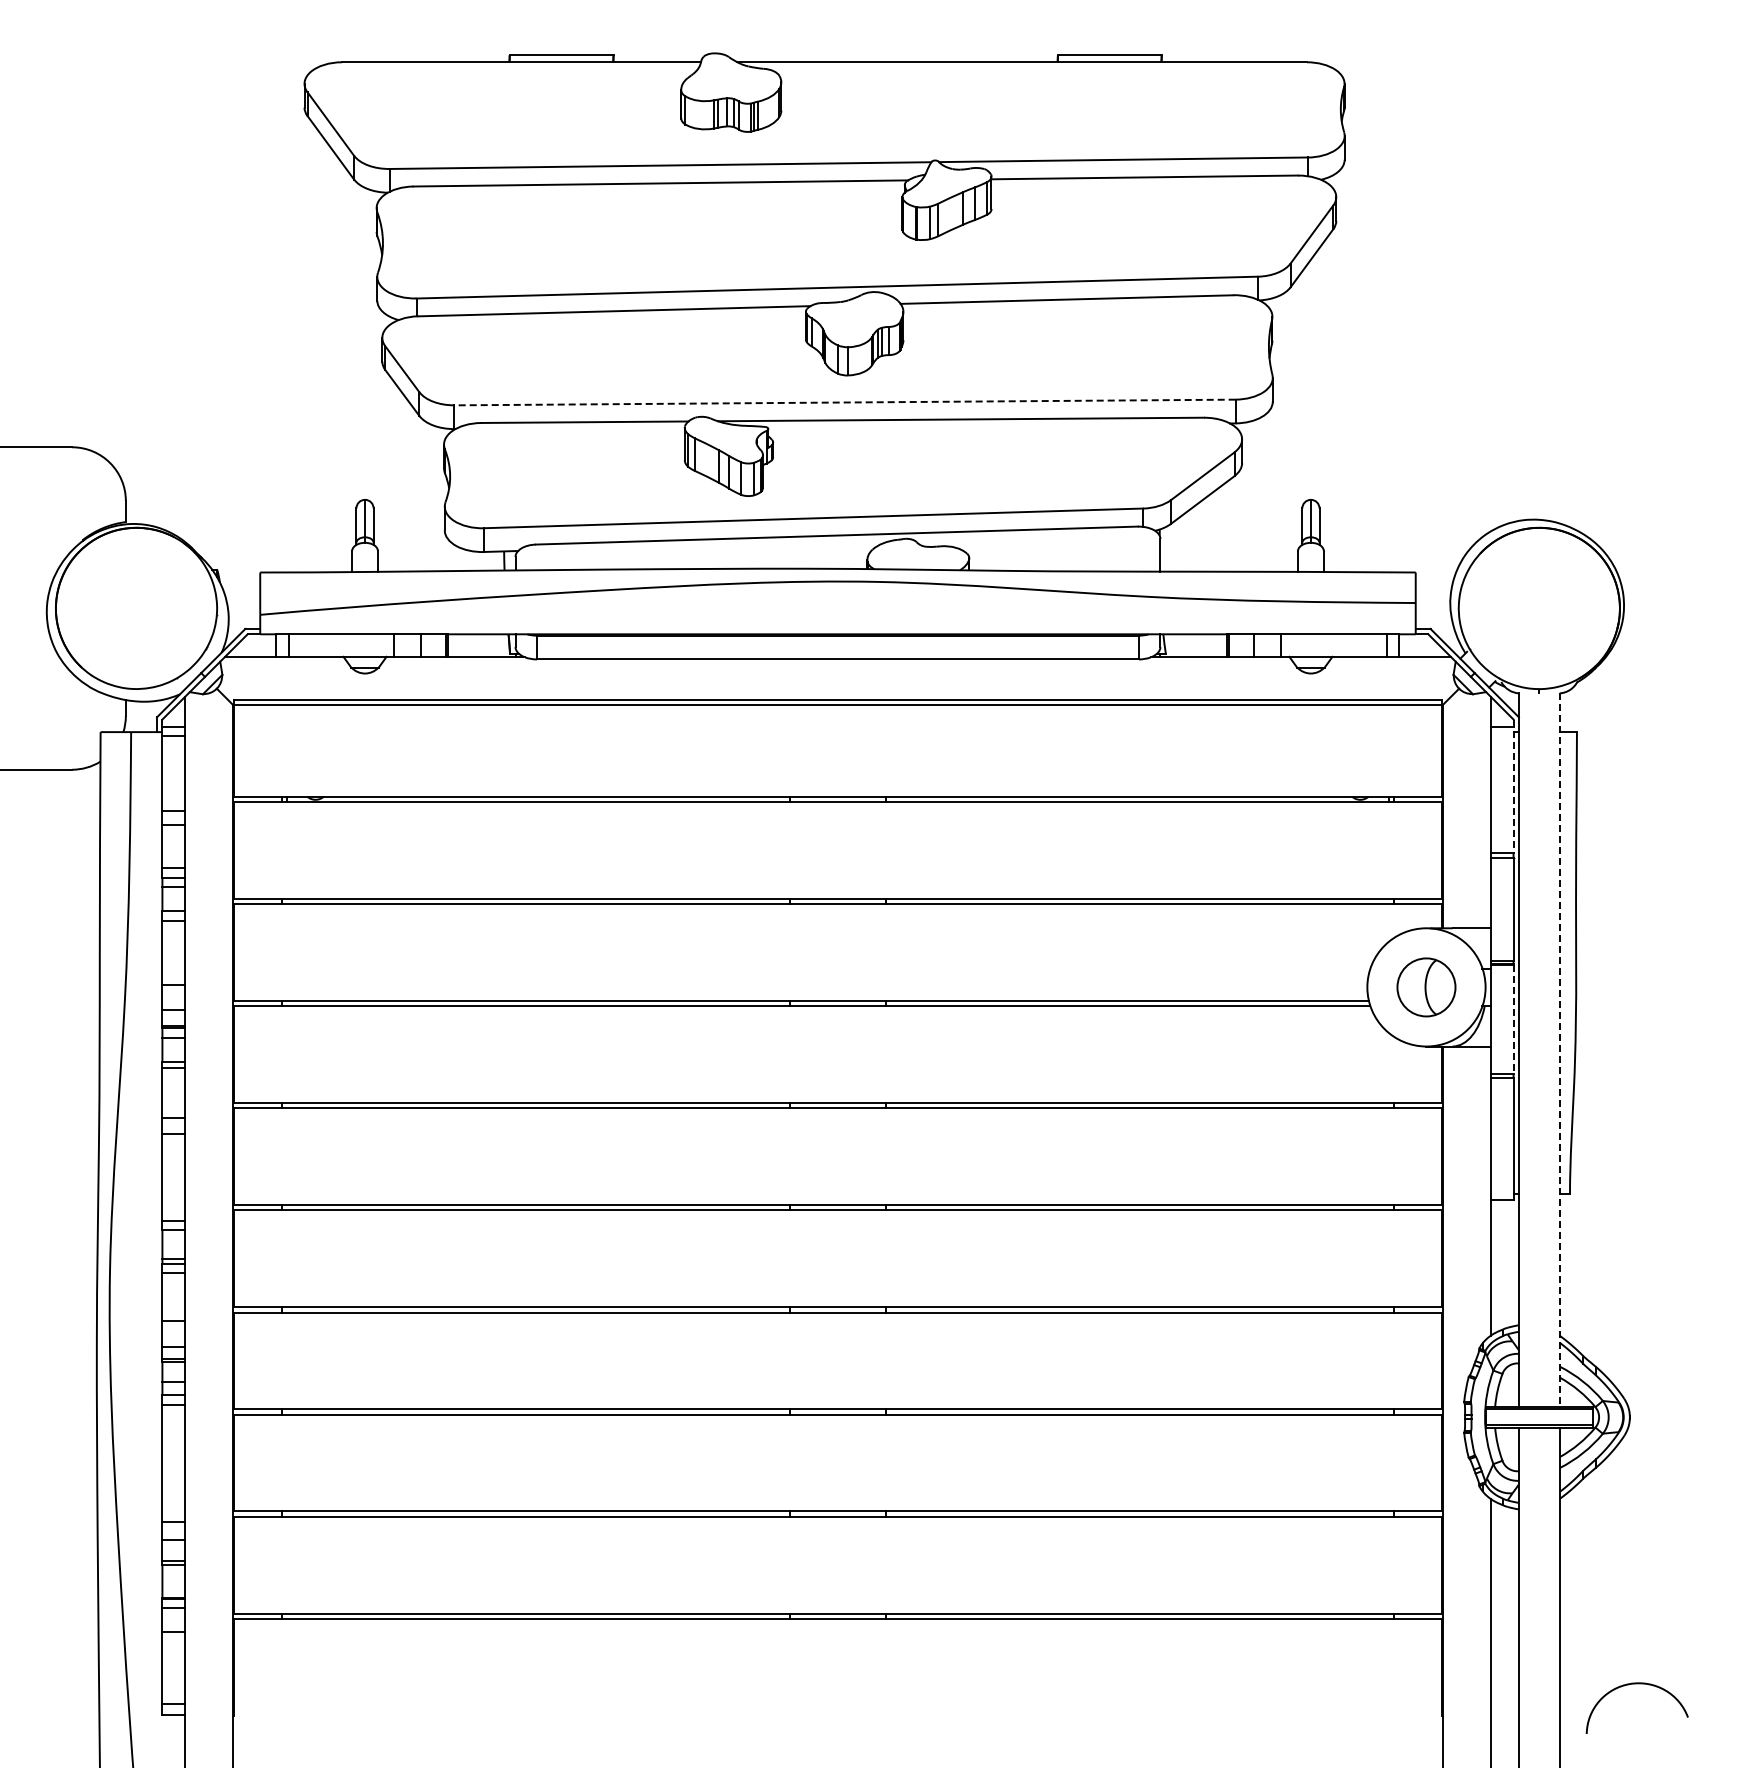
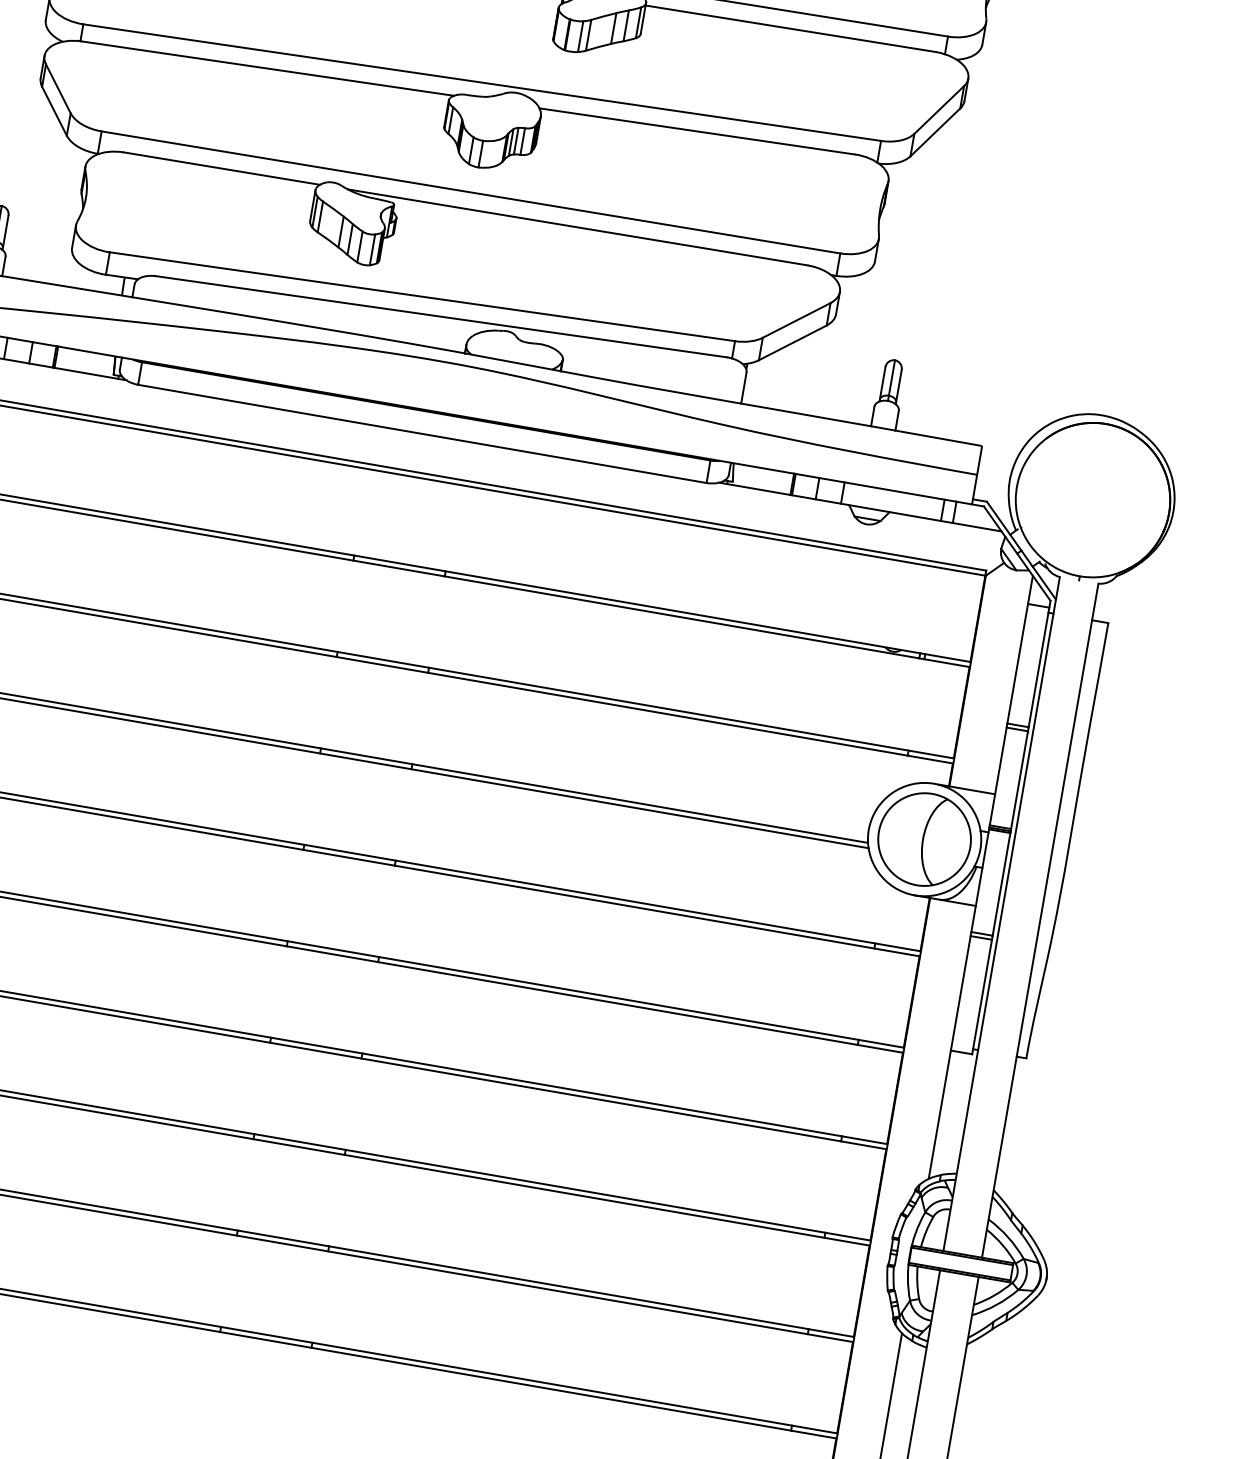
line: (845, 402) -> (471, 192), dashed -> solid
line: (1513, 786) -> (1039, 664), dashed -> solid
part: (1426, 987) -> (924, 839), size x1.67
line: (1513, 1020) -> (1001, 885), dashed -> solid
line: (1559, 1050) -> (1039, 920), dashed -> solid

